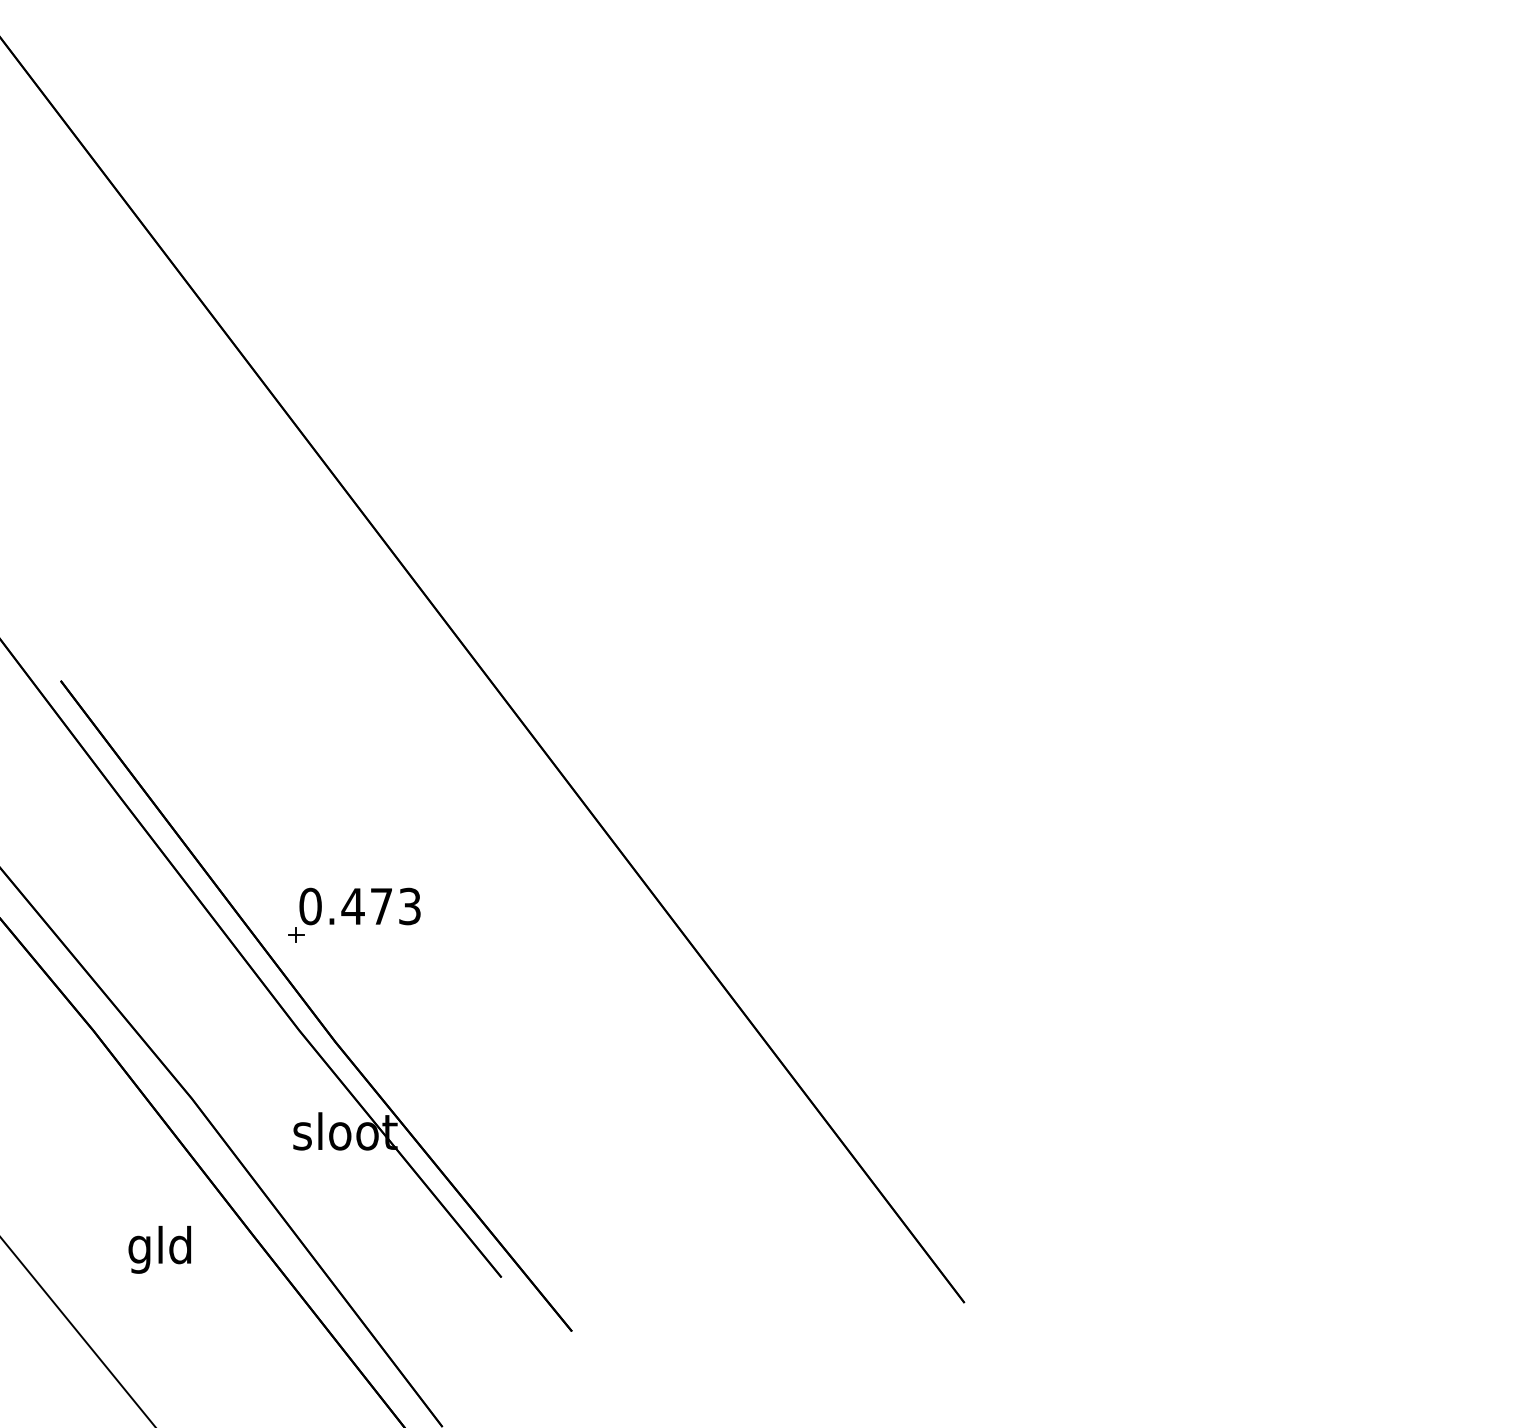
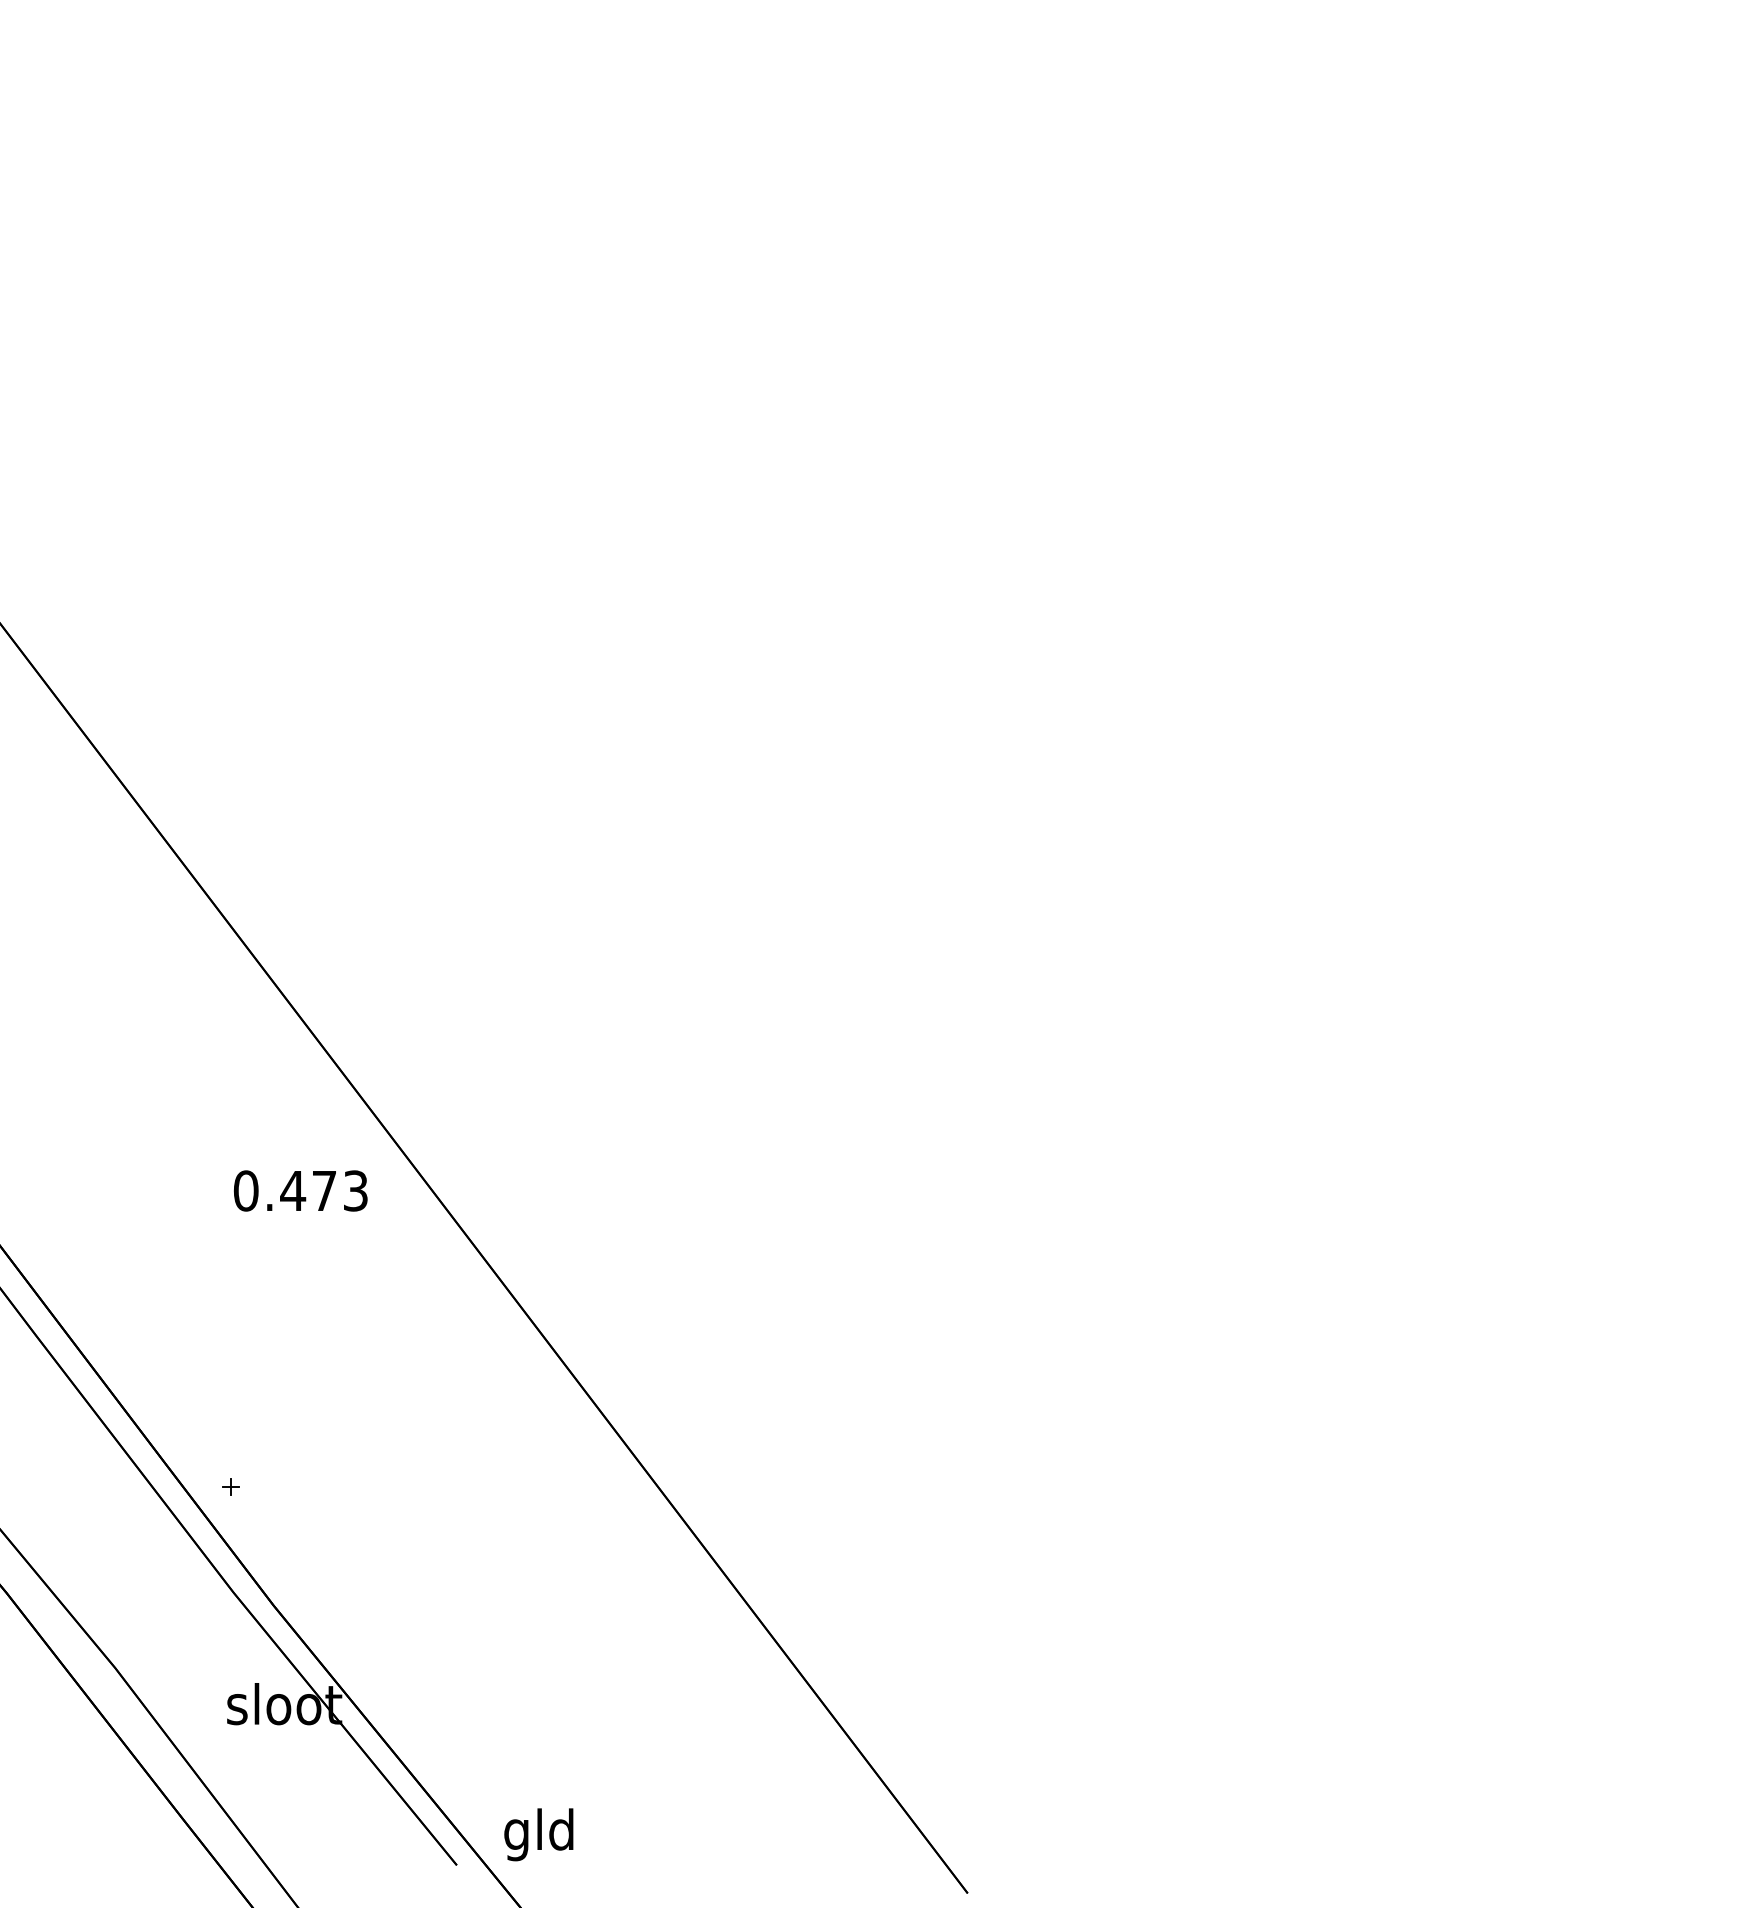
text: (359, 906) -> (300, 1190), moved
text: (159, 1249) -> (538, 1834), moved

